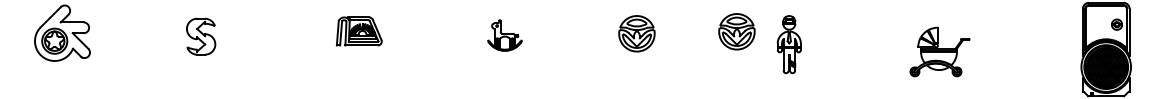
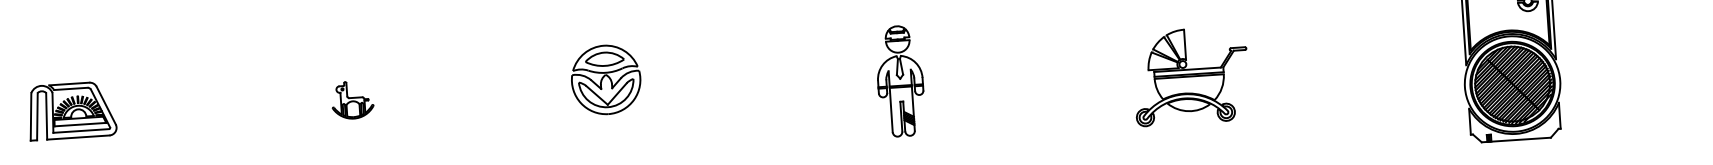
part: (736, 31) -> (797, 62), removed
part: (504, 35) -> (351, 100), size x0.62

